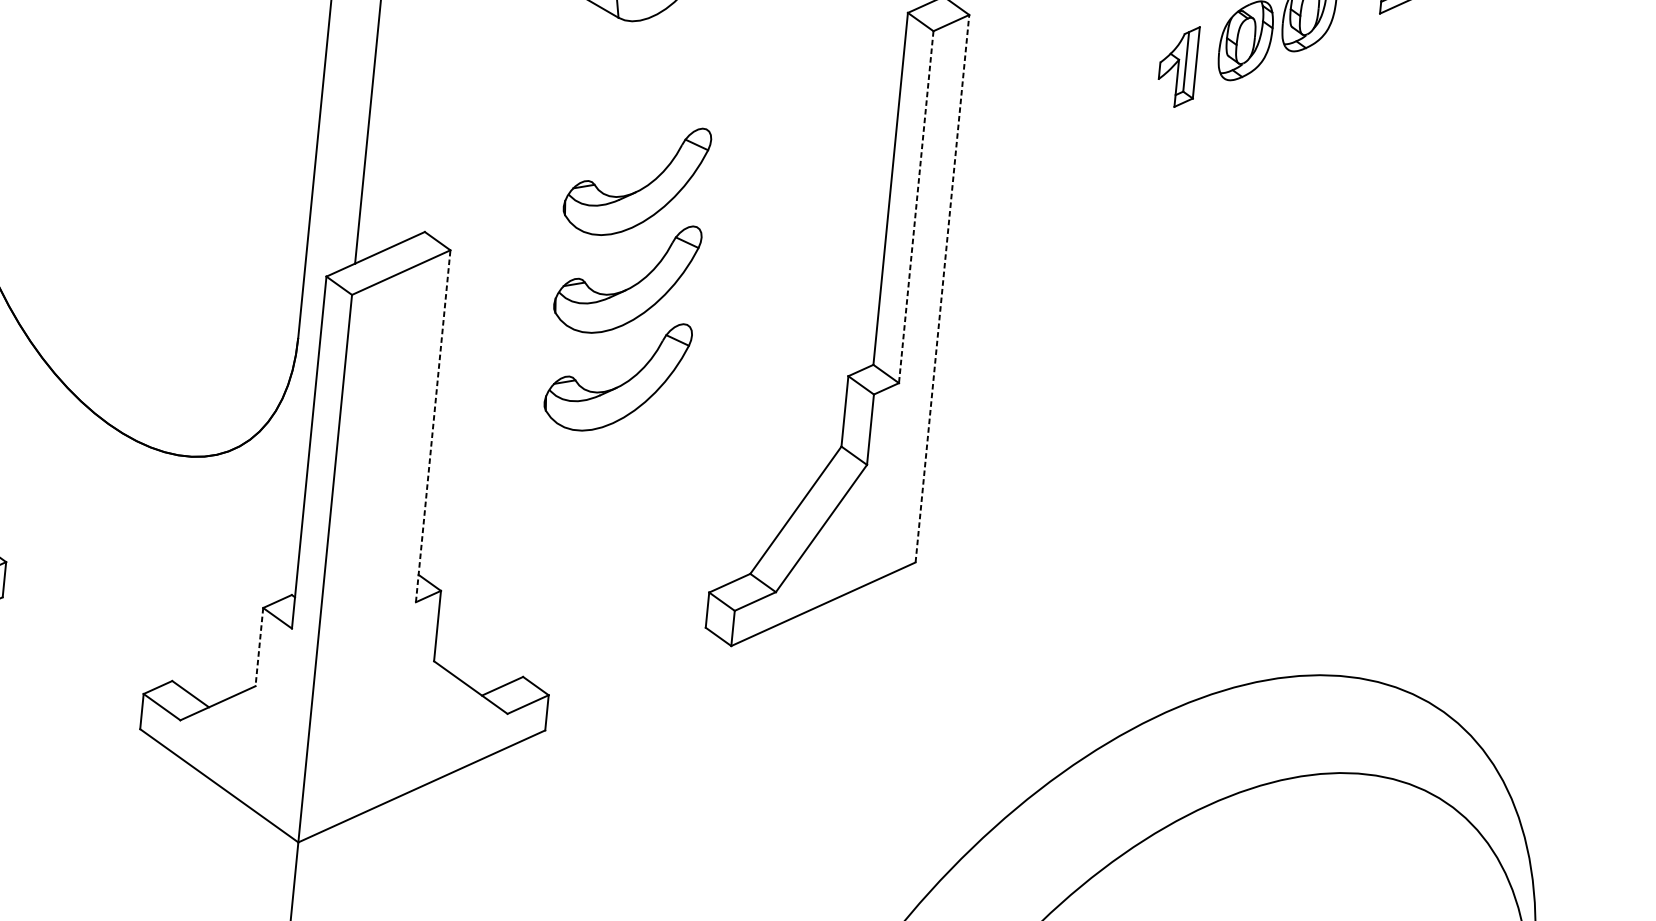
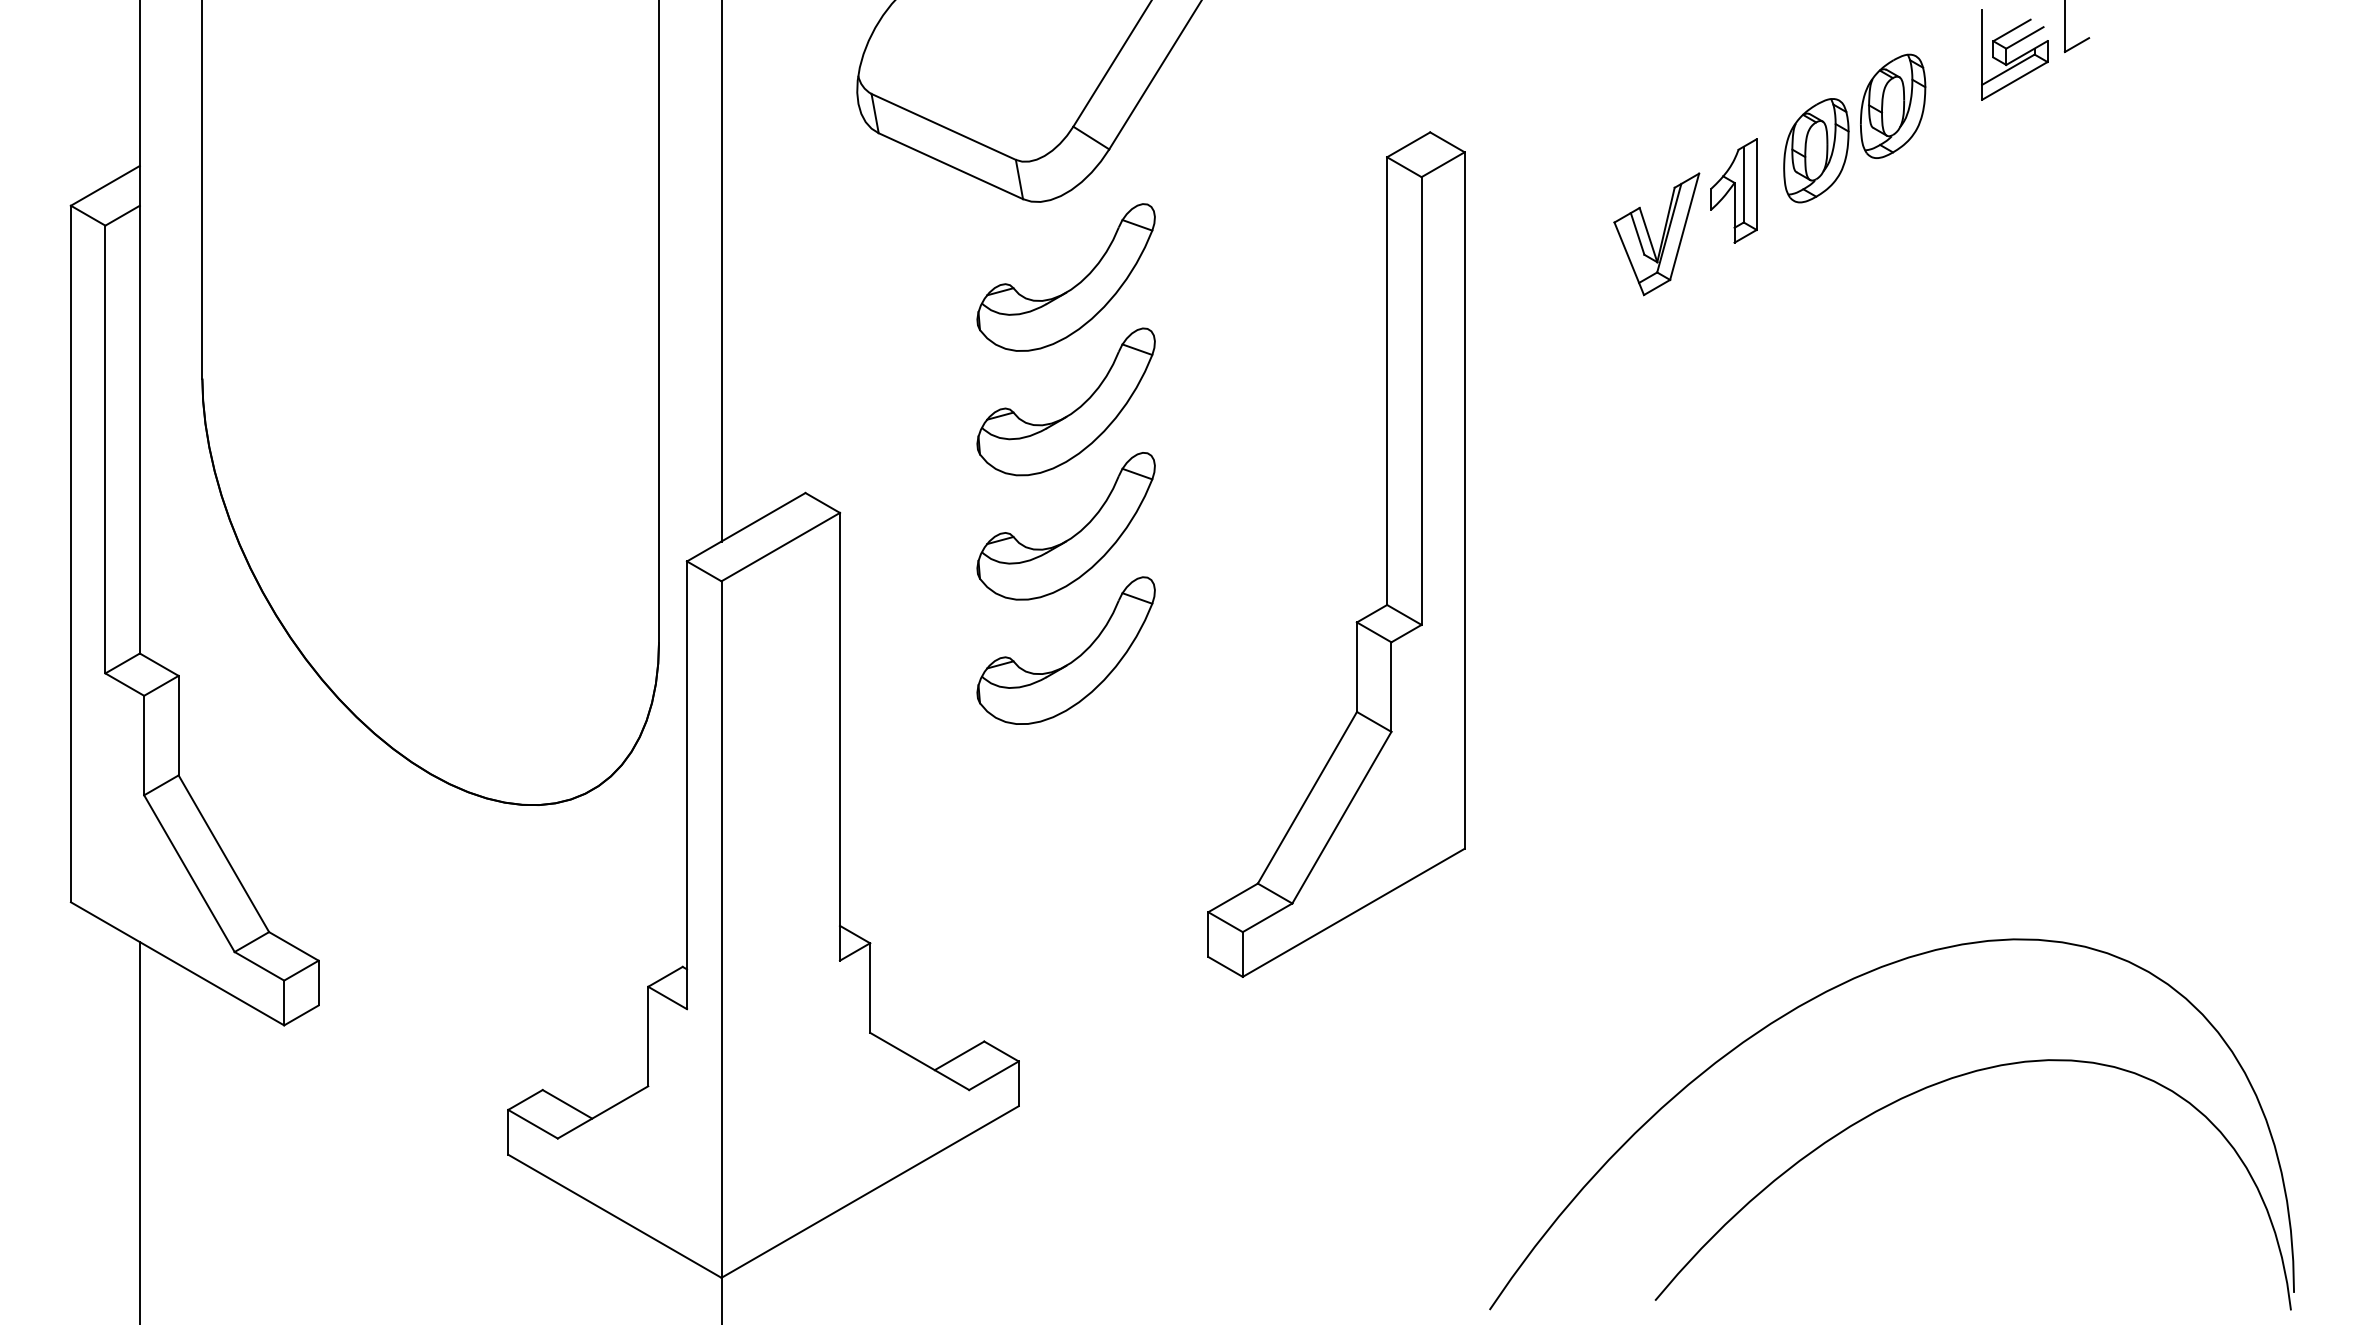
part: (652, 89) -> (1074, 285), added
part: (1113, 94) -> (1656, 234), added
line: (916, 207) -> (1421, 401), dashed -> solid
line: (942, 288) -> (1464, 500), dashed -> solid
line: (432, 426) -> (839, 736), dashed -> solid
line: (259, 647) -> (648, 1036), dashed -> solid

